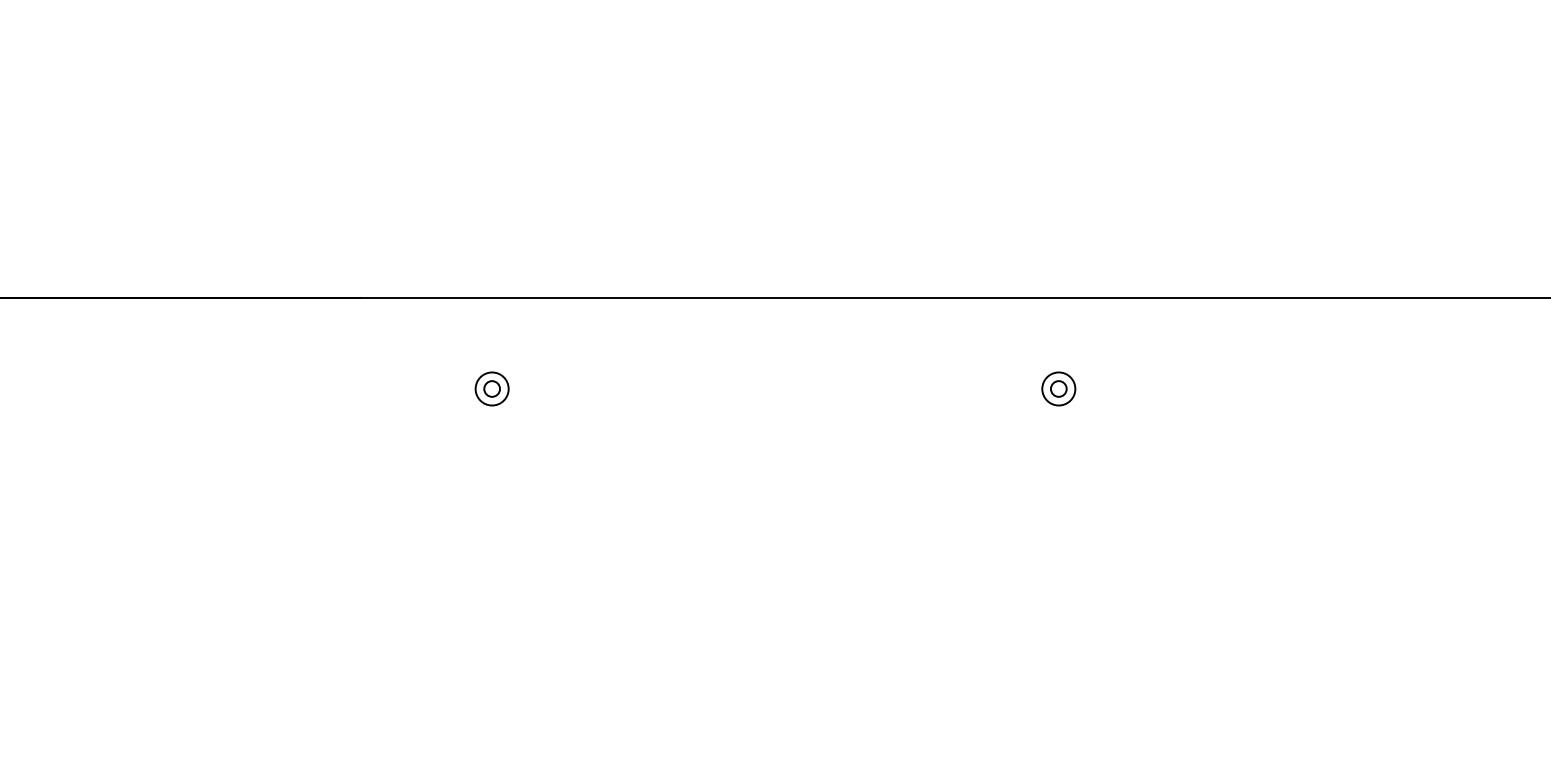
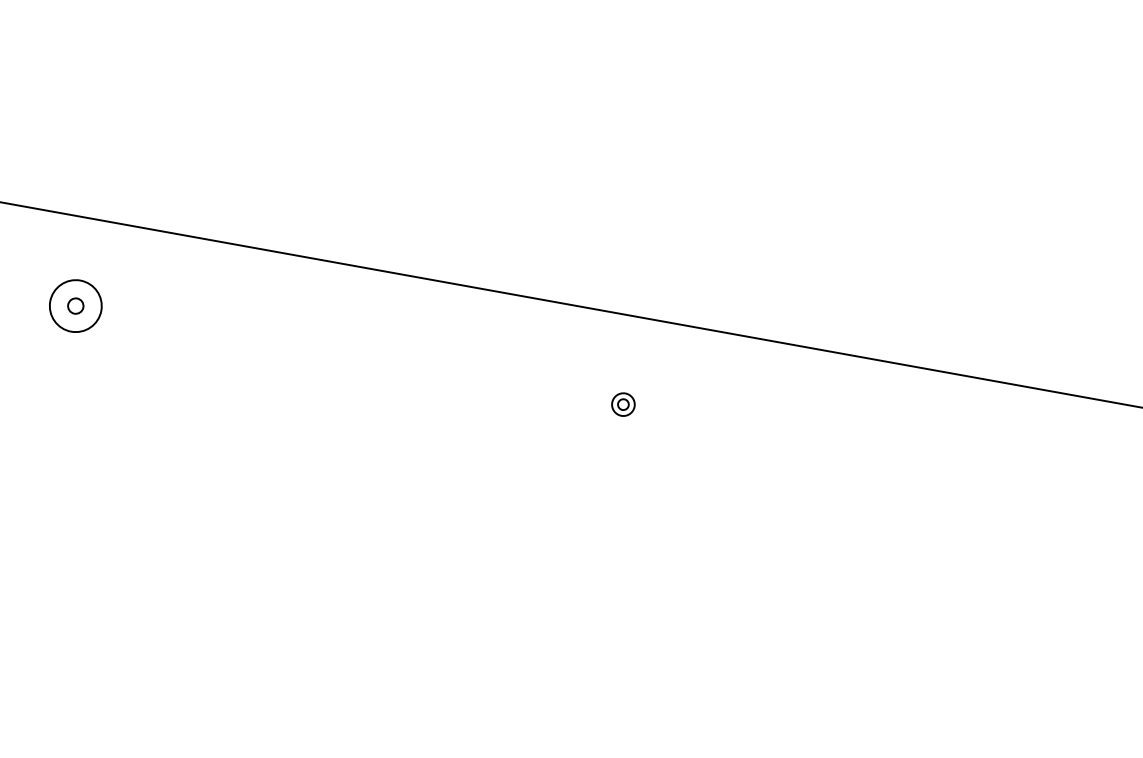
circle: (491, 388) -> (75, 305), size x1.6
part: (1058, 388) -> (623, 404), size x0.7

